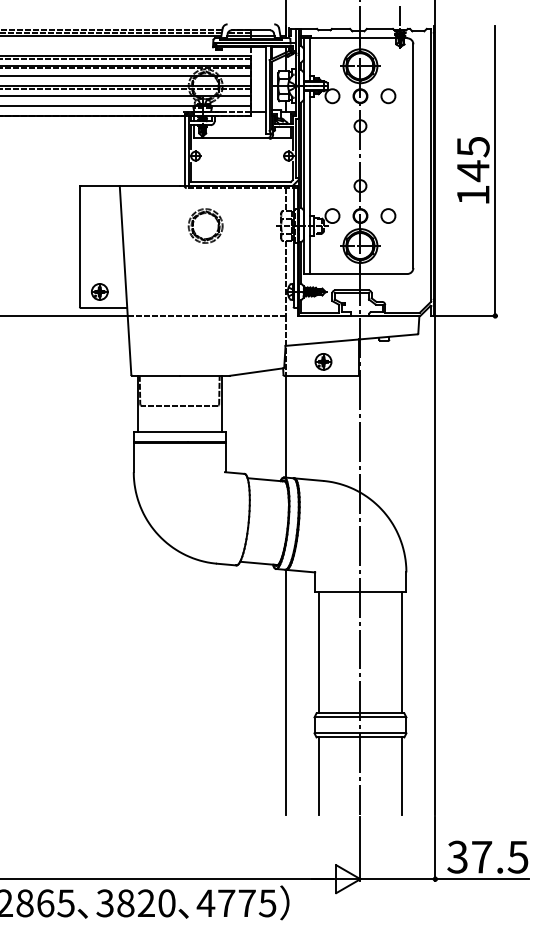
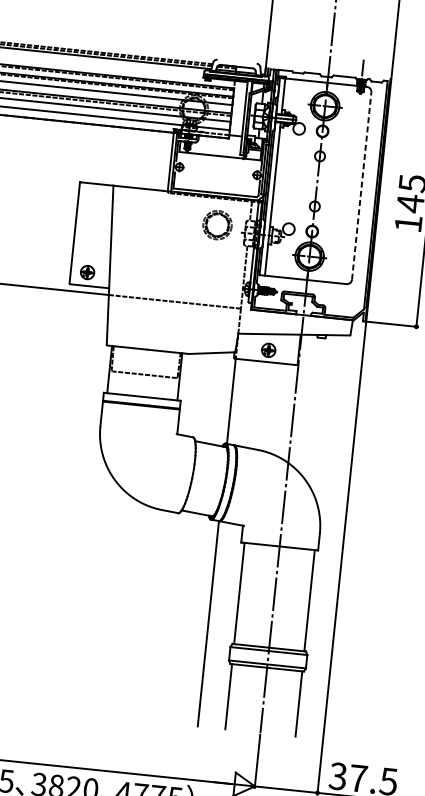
circle: (388, 96) -> (346, 133), removed
line: (413, 156) -> (361, 186), solid -> dashed
circle: (388, 215) -> (335, 233), removed
part: (205, 225) -> (217, 224), moved

